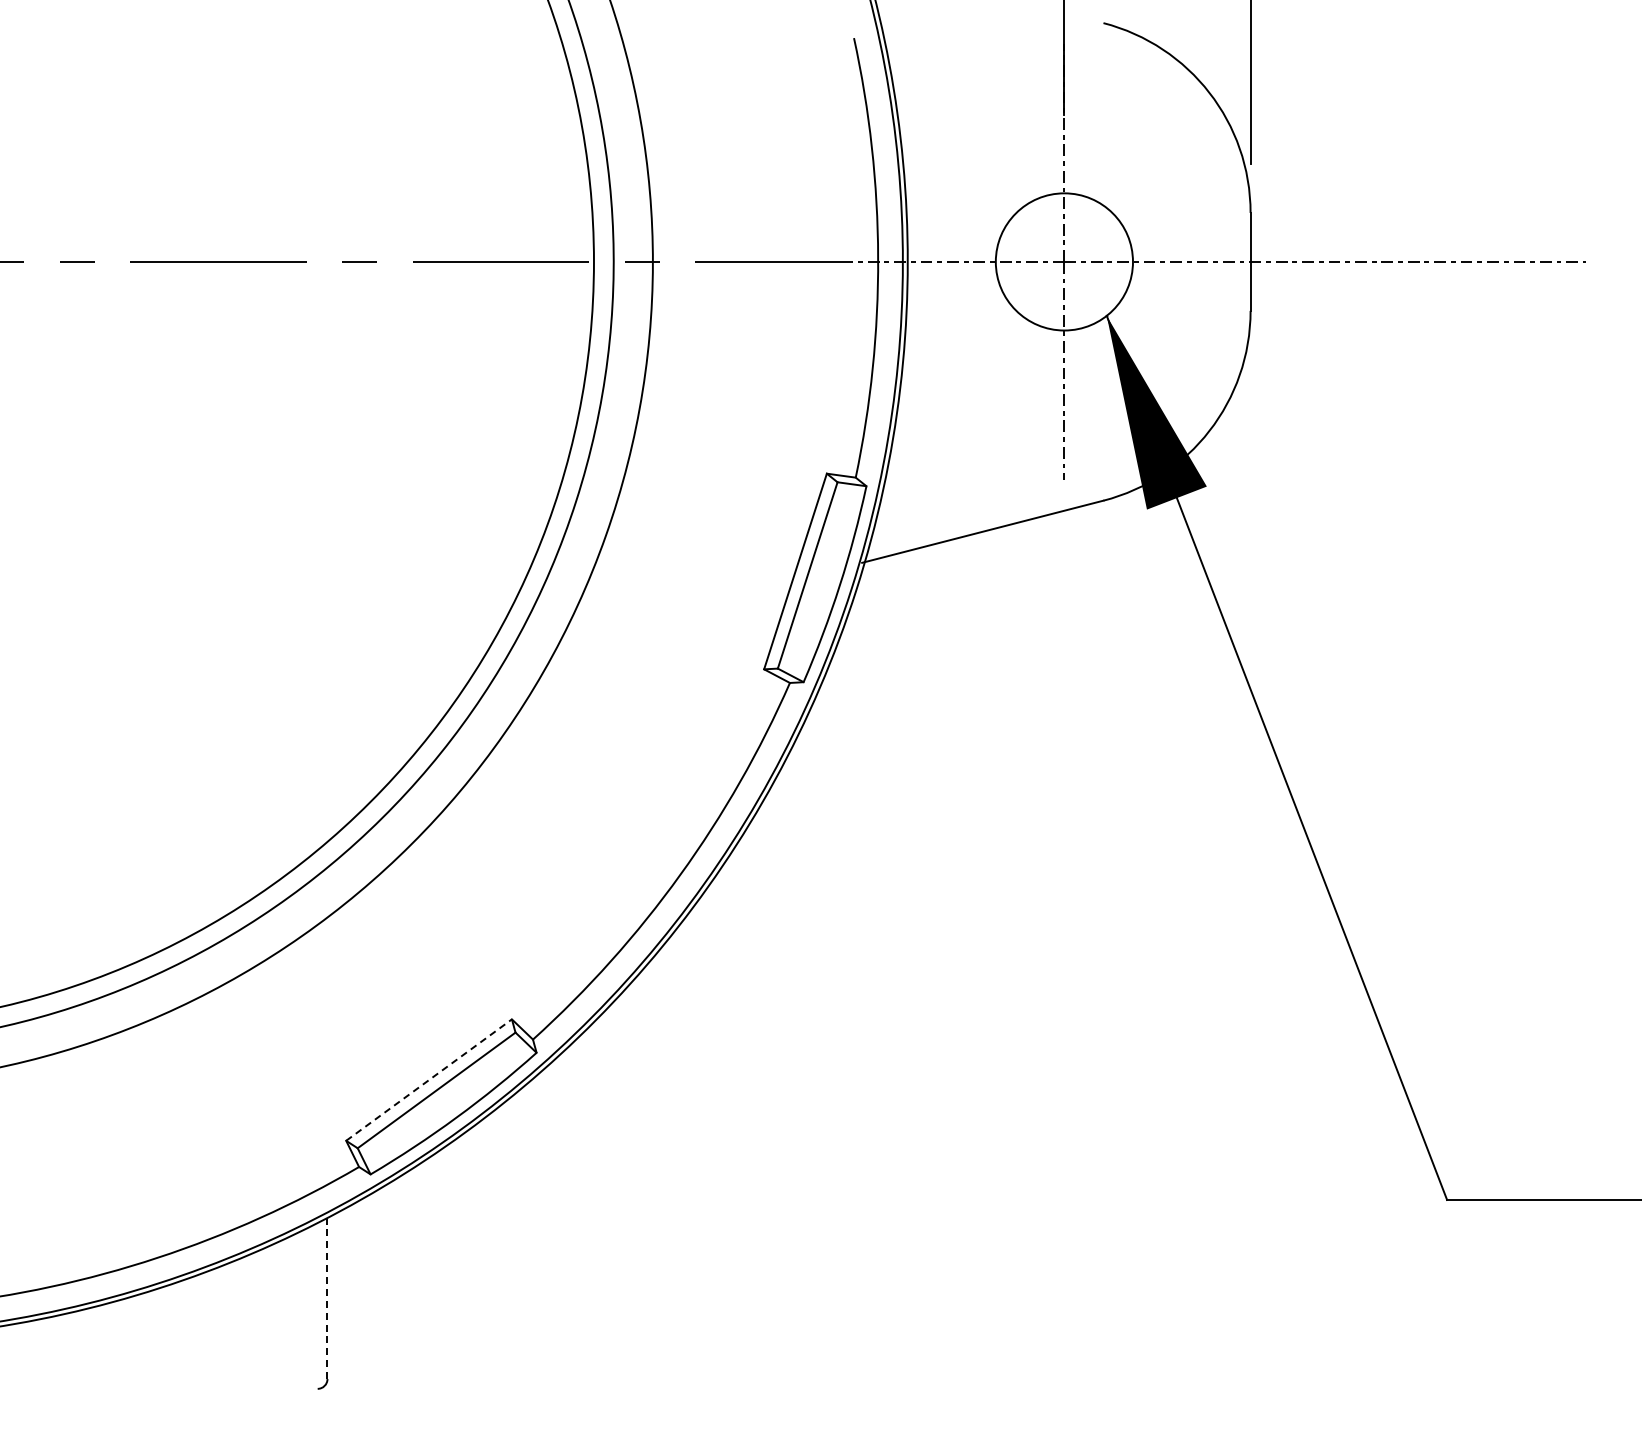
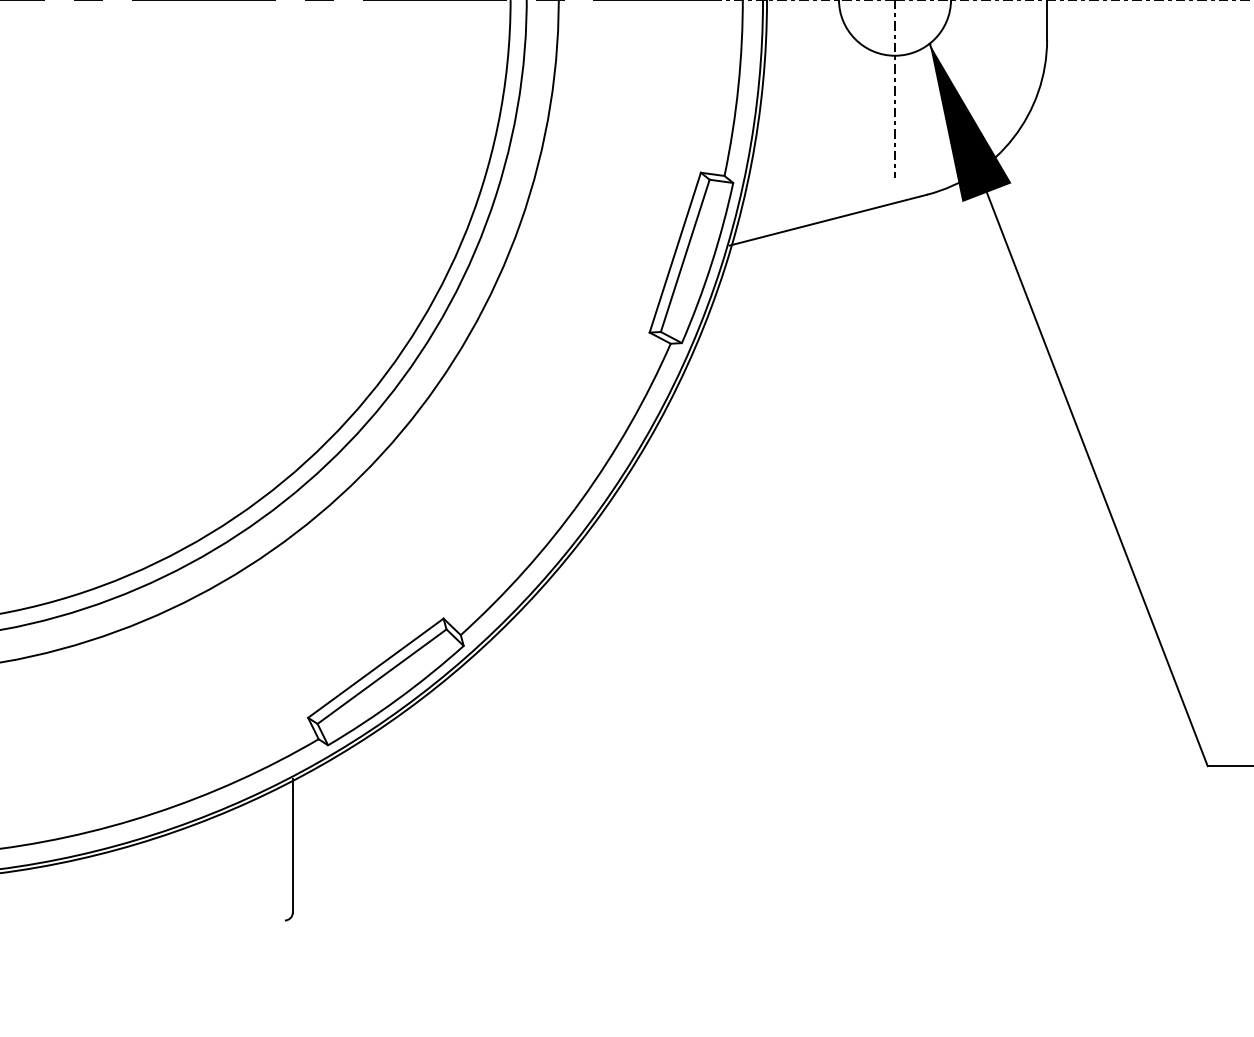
line: (429, 1080) -> (376, 668), dashed -> solid
line: (327, 1297) -> (292, 845), dashed -> solid

